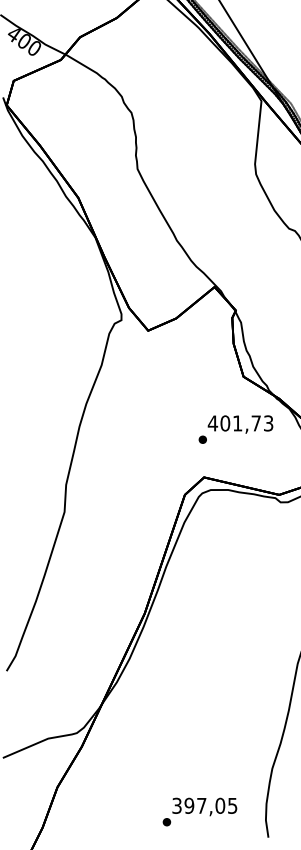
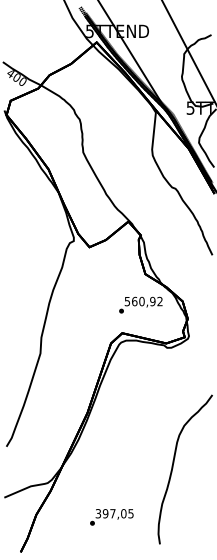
text: (240, 423) -> (143, 301), 401,73 -> 560,92
text: (199, 812) -> (111, 517), moved

